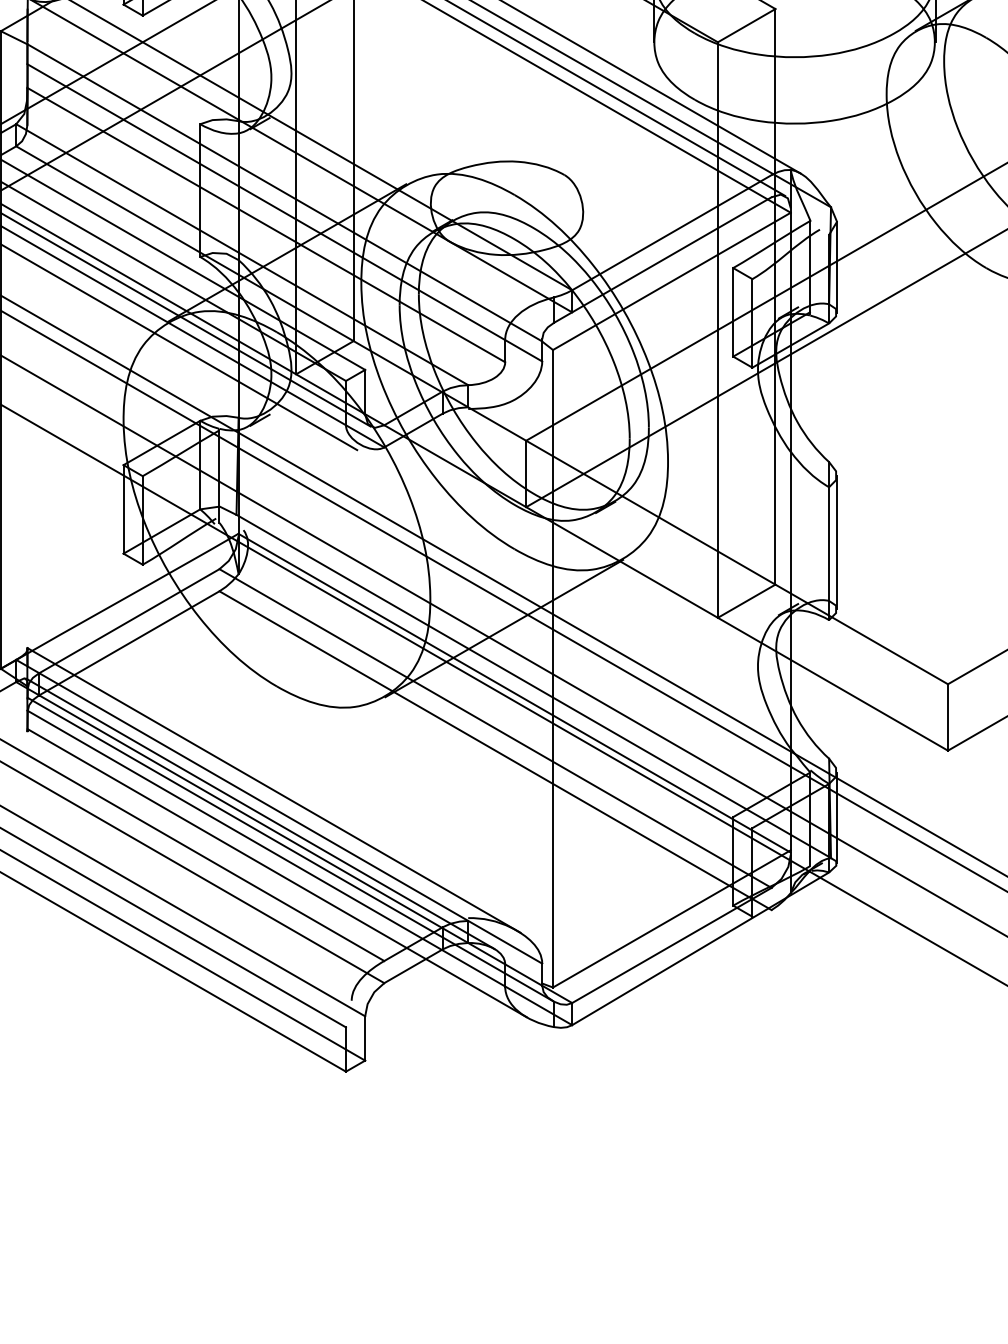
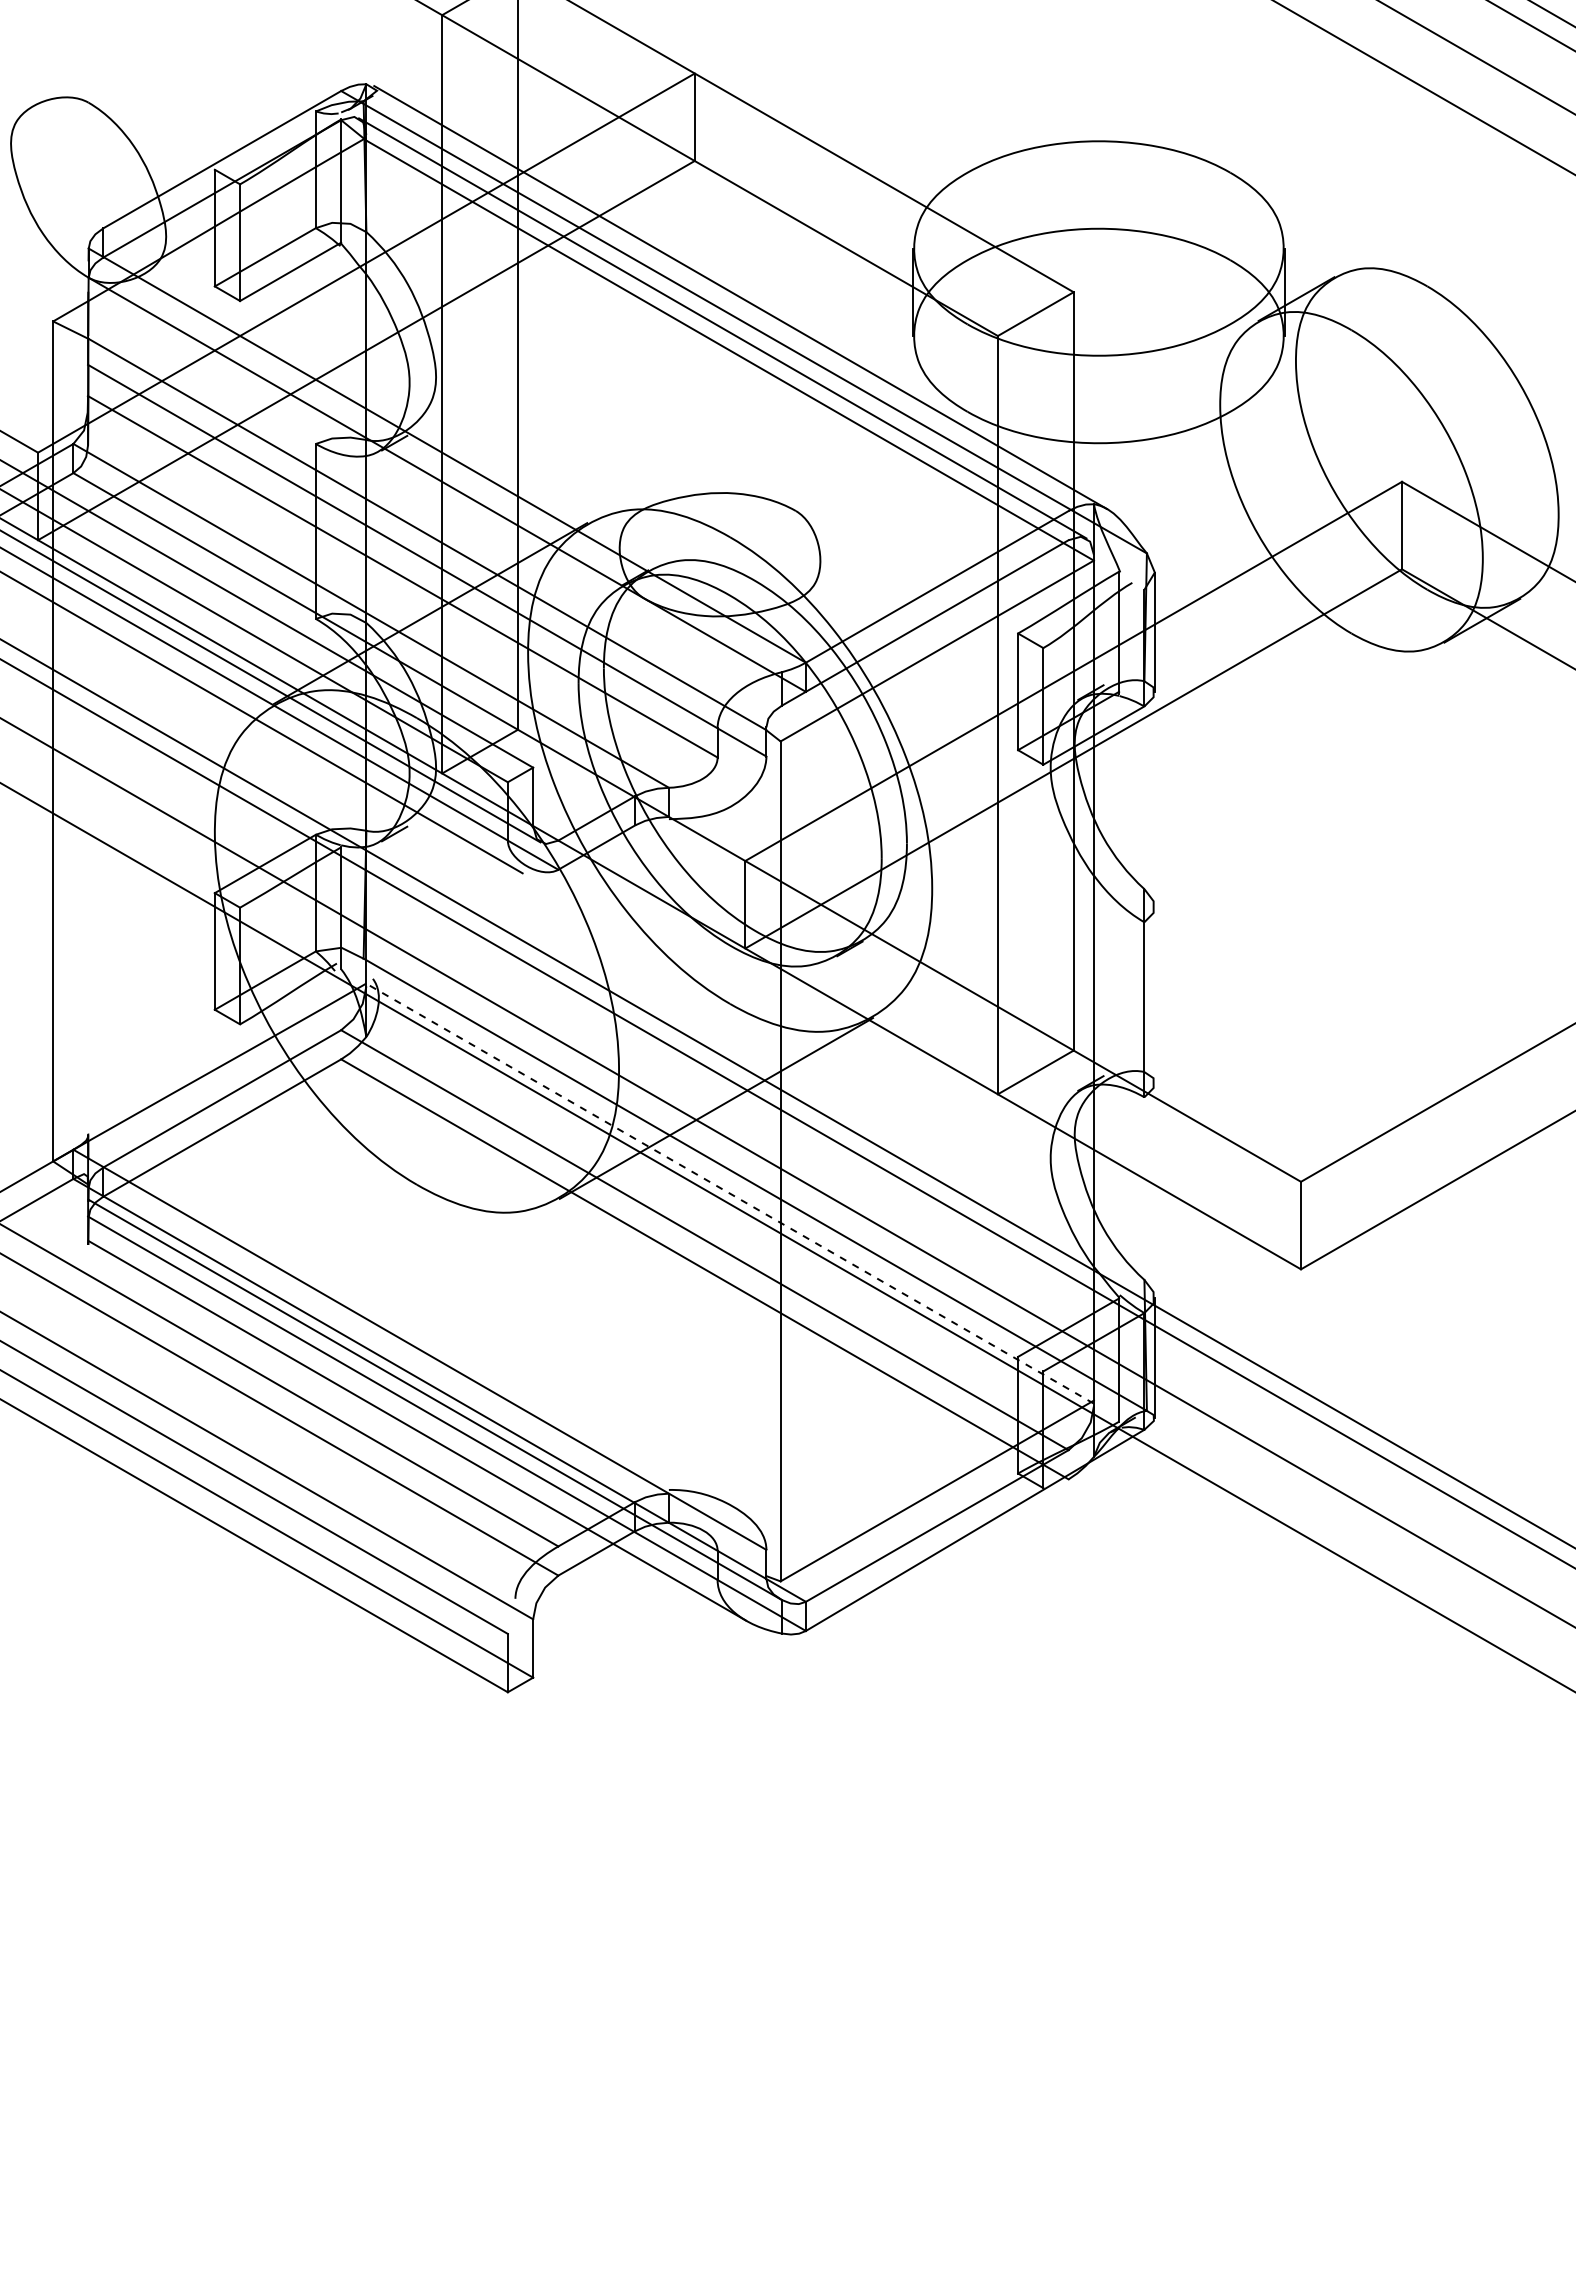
line: (836, 542) -> (1154, 995), removed
line: (514, 693) -> (730, 1193), solid -> dashed
line: (273, 790) -> (412, 1321), removed
line: (259, 813) -> (394, 1352), removed

